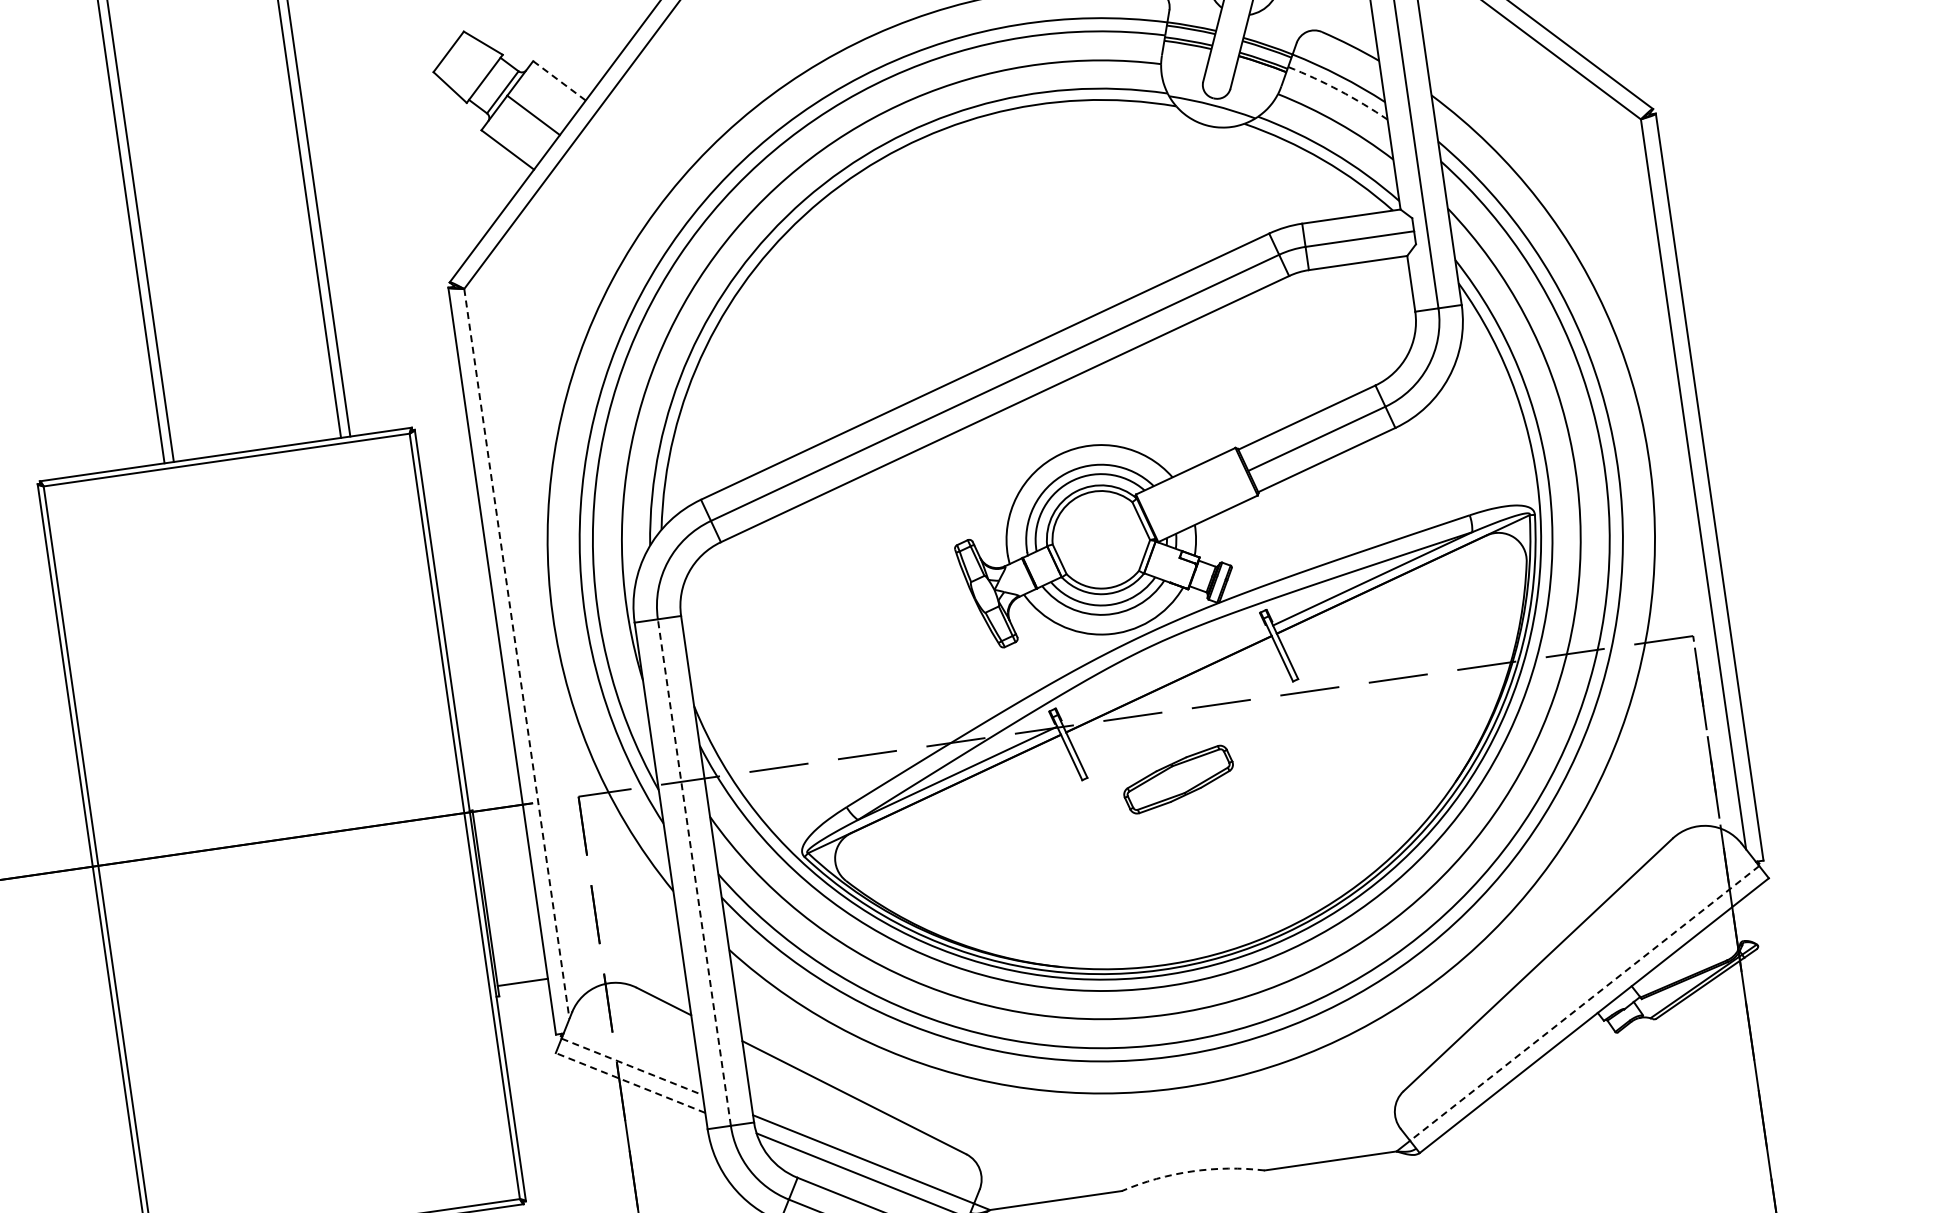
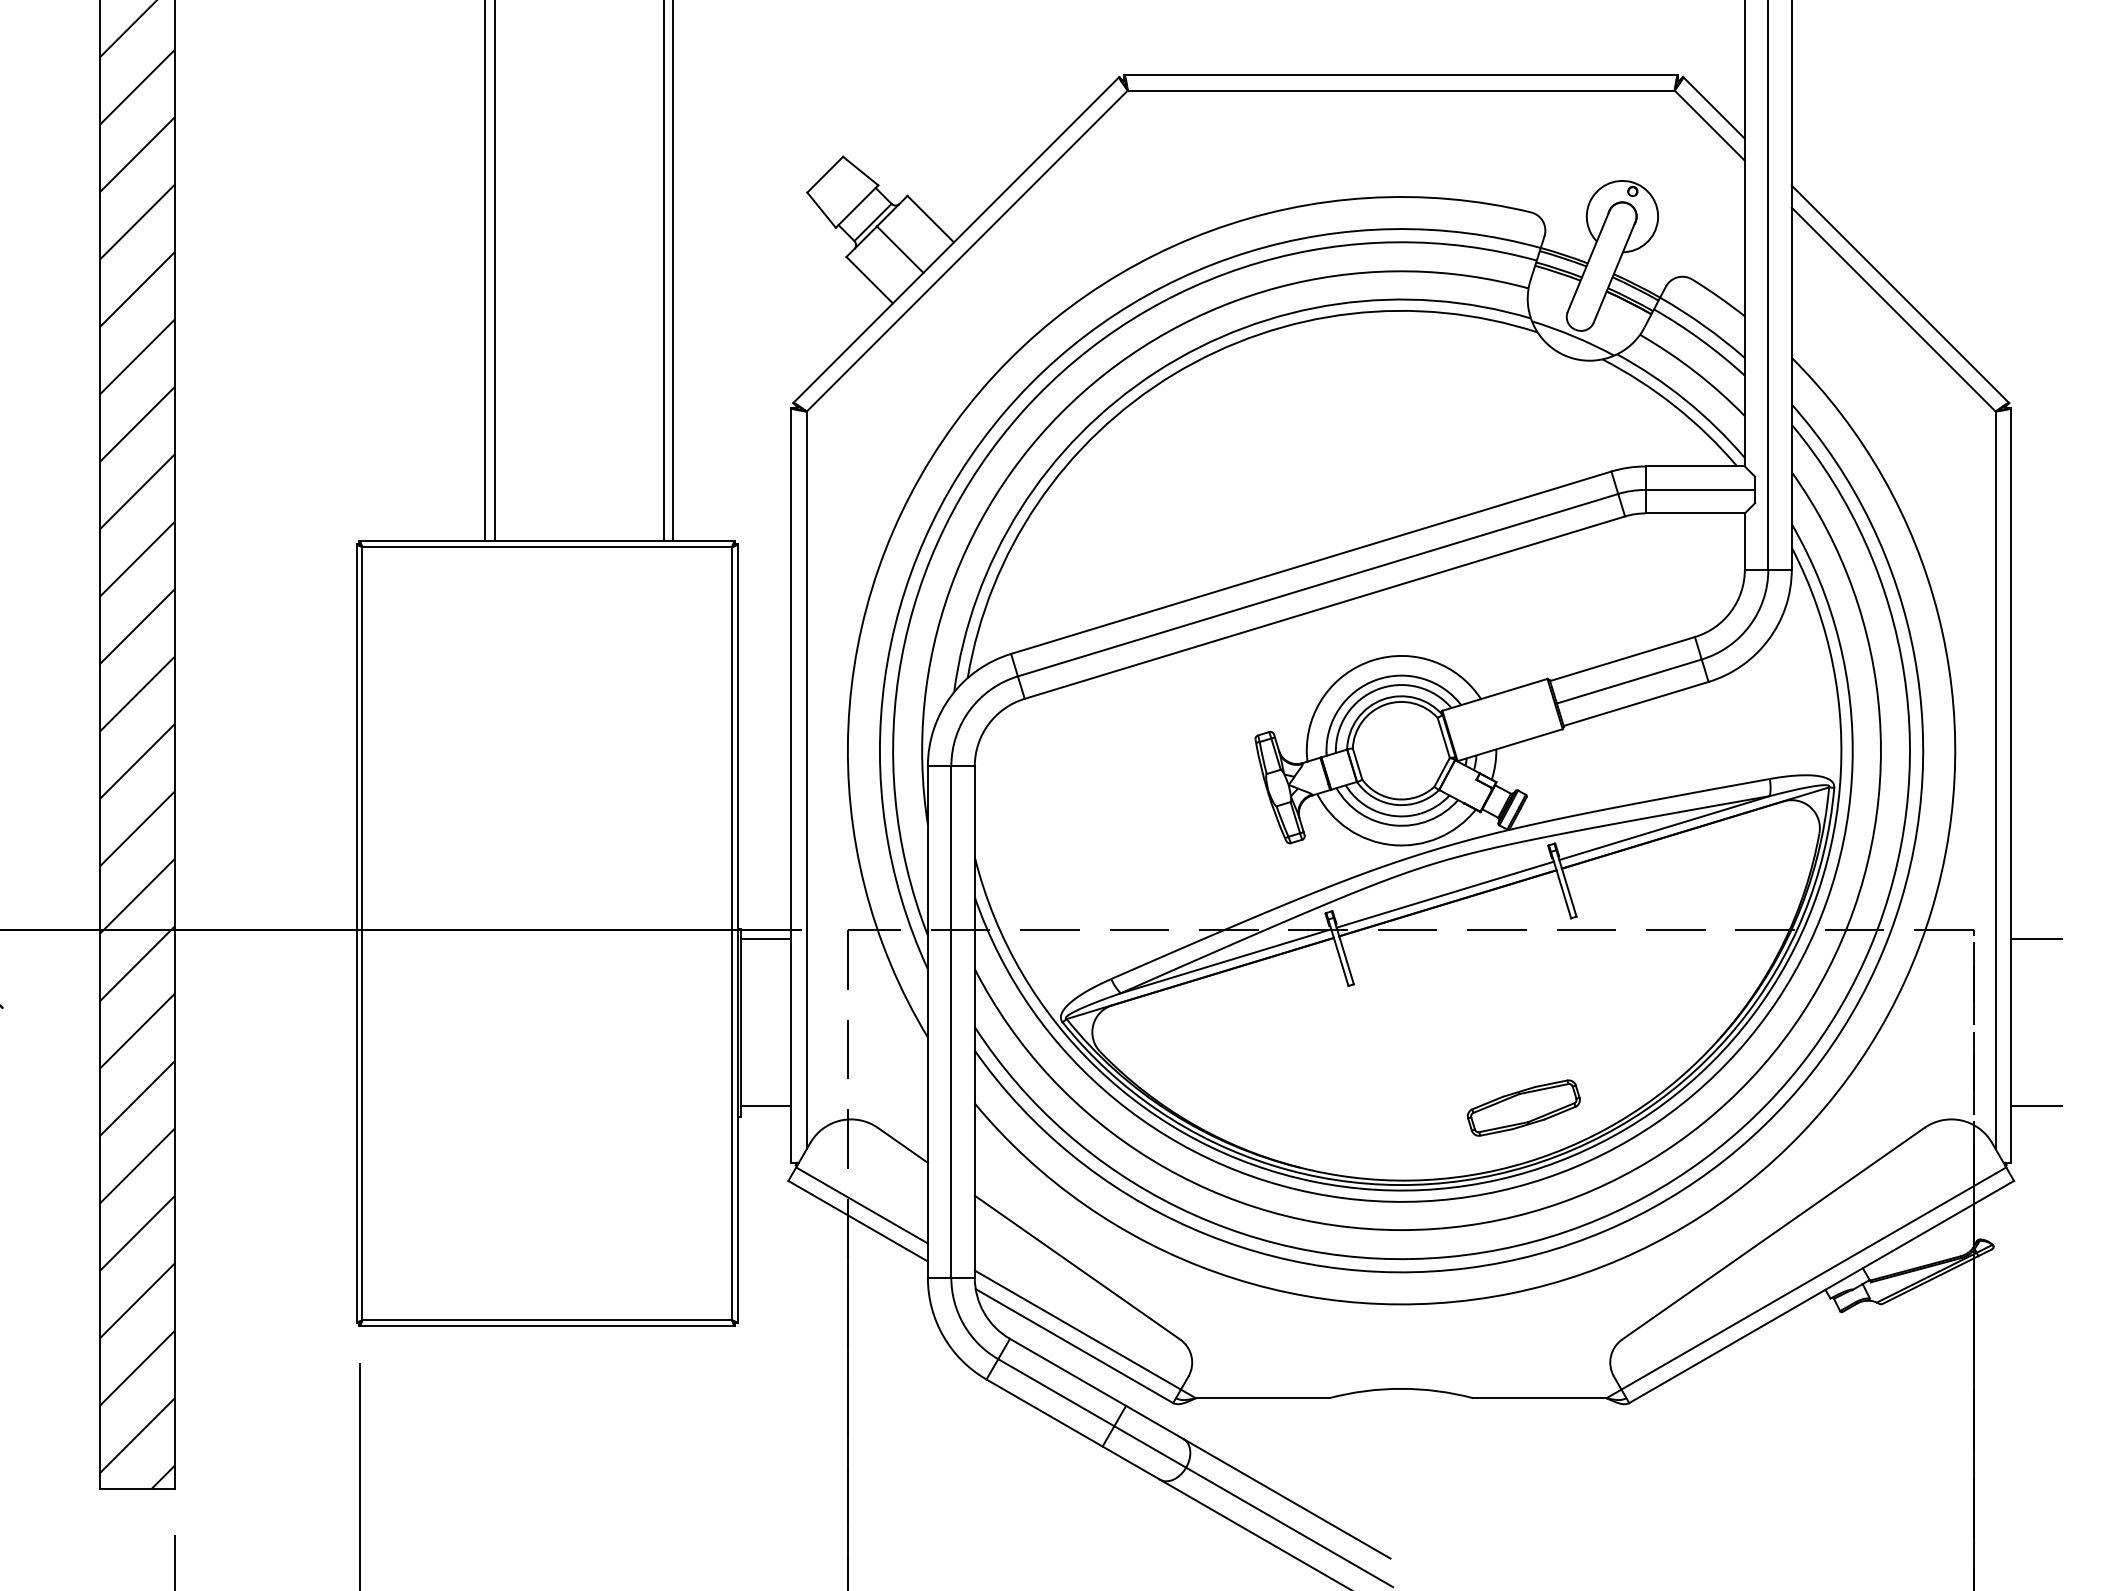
line: (559, 81) -> (930, 219), dashed -> solid
arc: (1339, 91) -> (1701, 340), dashed -> solid
line: (1756, 636) -> (2036, 939), added
line: (516, 654) -> (806, 780), dashed -> solid
line: (1164, 676) -> (1444, 894), added
part: (1178, 779) -> (1523, 1107), moved
line: (1780, 801) -> (2036, 1106), added
line: (498, 817) -> (765, 939), added
line: (694, 873) -> (951, 1022), dashed -> solid
line: (1584, 1003) -> (1813, 1278), dashed -> solid
line: (632, 1066) -> (862, 1205), dashed -> solid
line: (630, 1083) -> (858, 1221), dashed -> solid
arc: (1192, 1171) -> (1401, 1388), dashed -> solid

